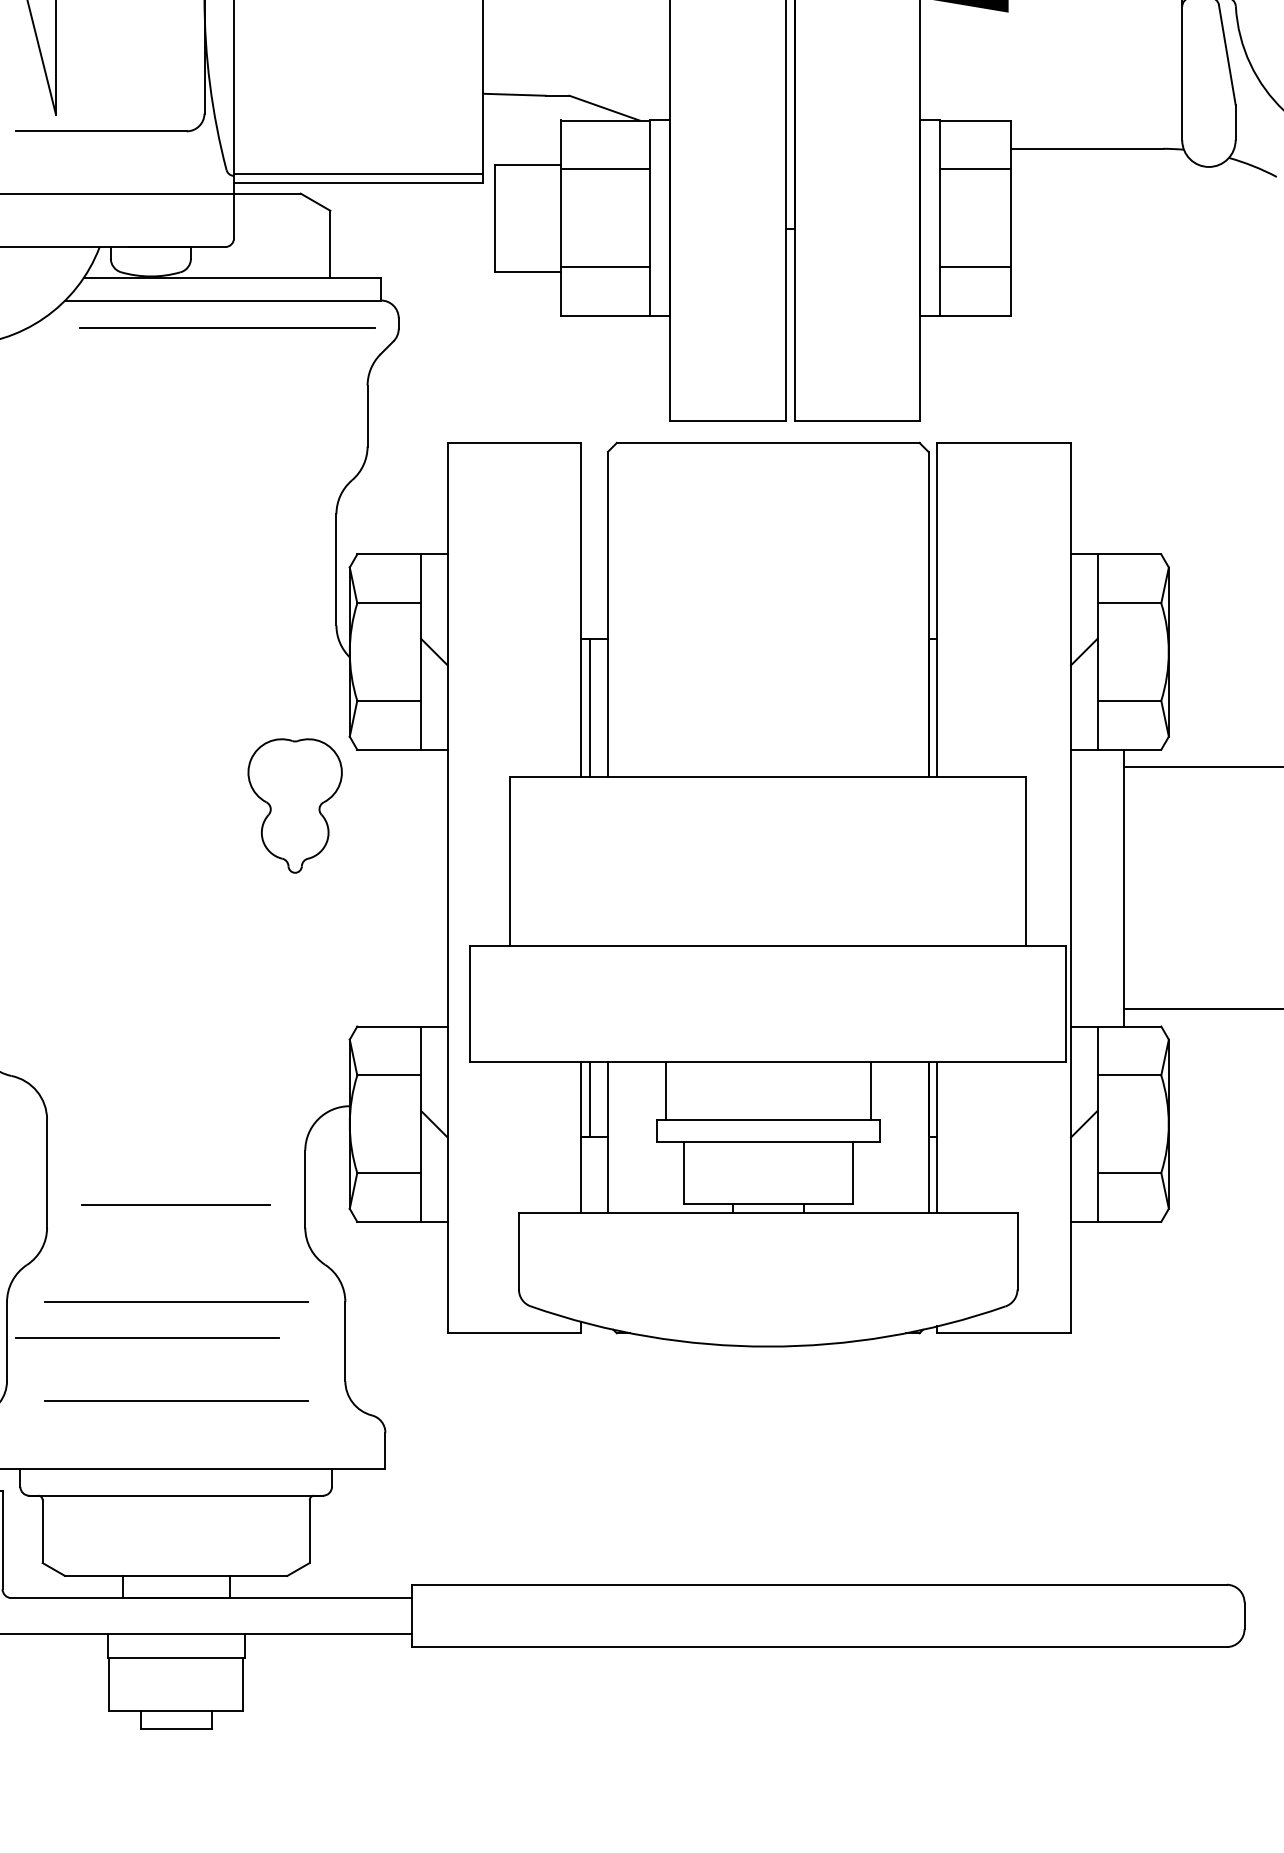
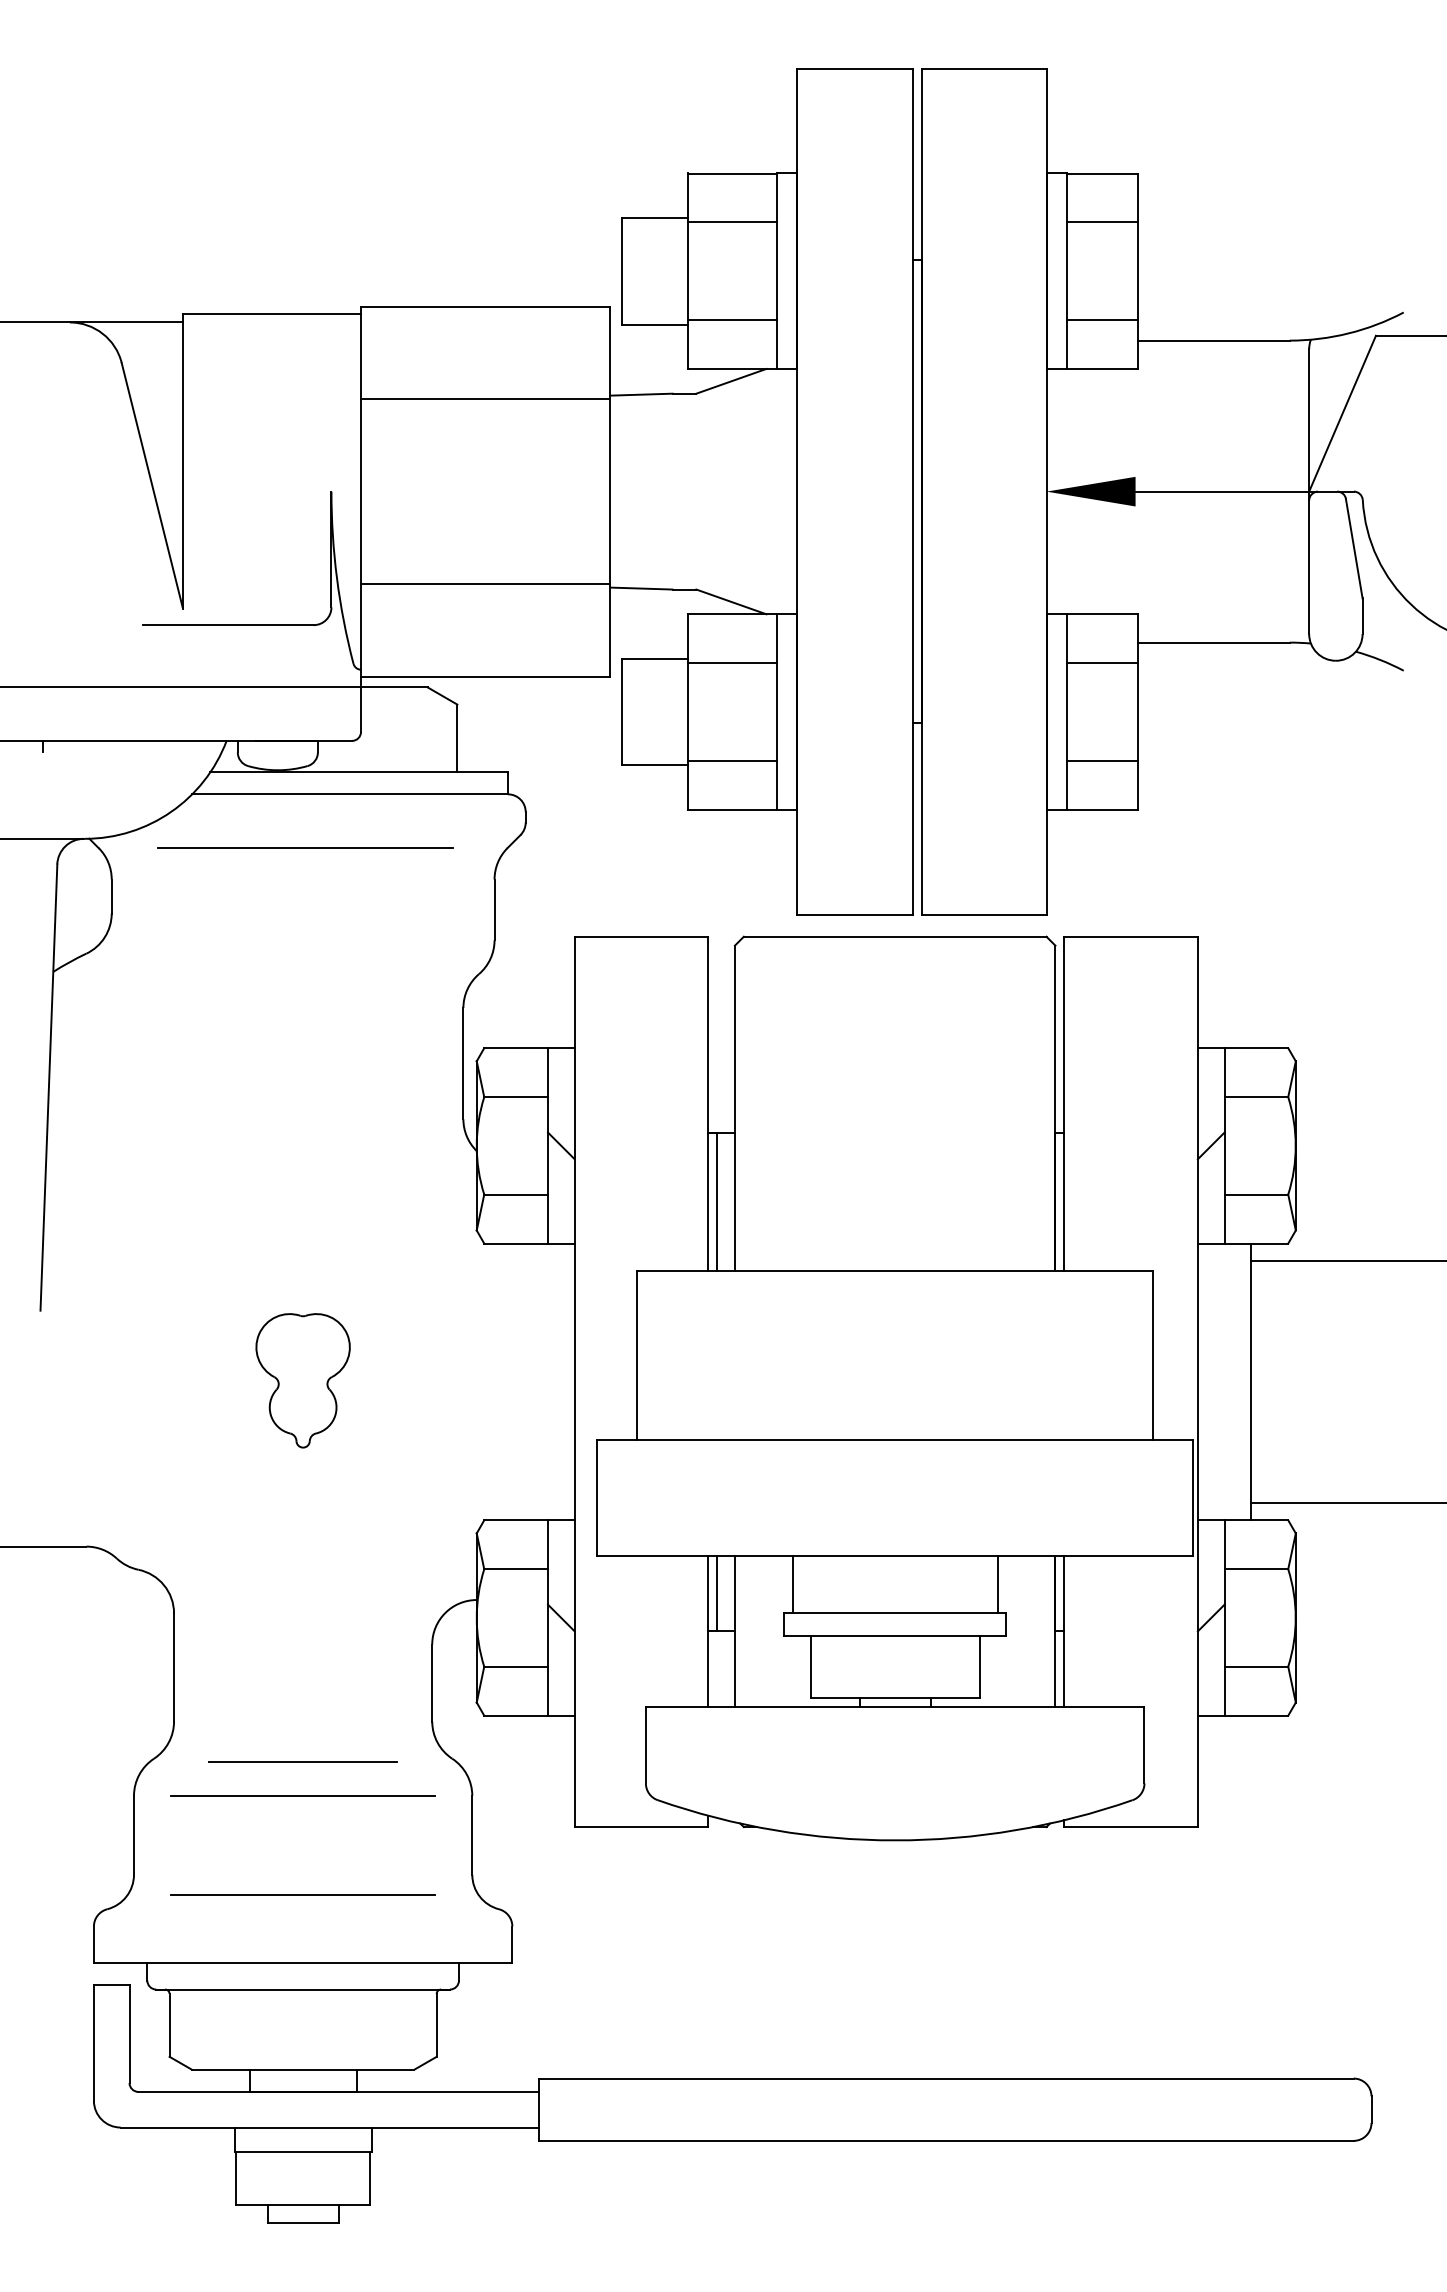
line: (358, 174) -> (485, 584), moved
line: (227, 327) -> (305, 847), moved
part: (294, 805) -> (302, 1380), moved
line: (175, 1204) -> (302, 1761), moved
line: (146, 1337) -> (273, 1831), removed

